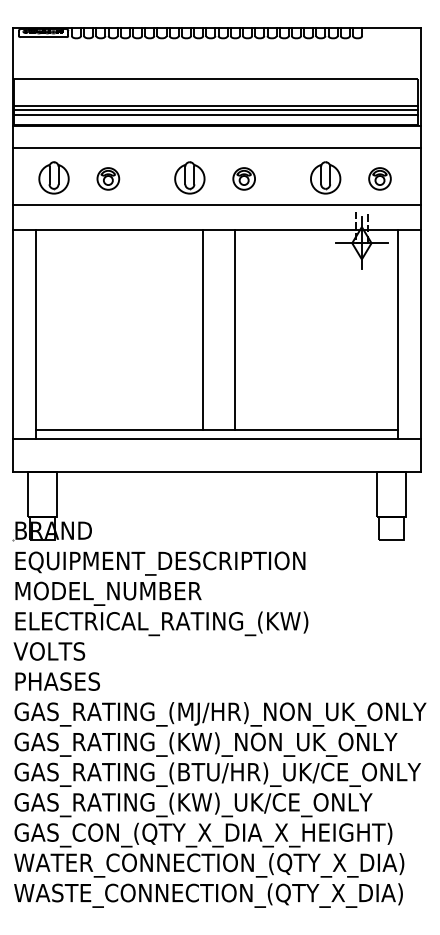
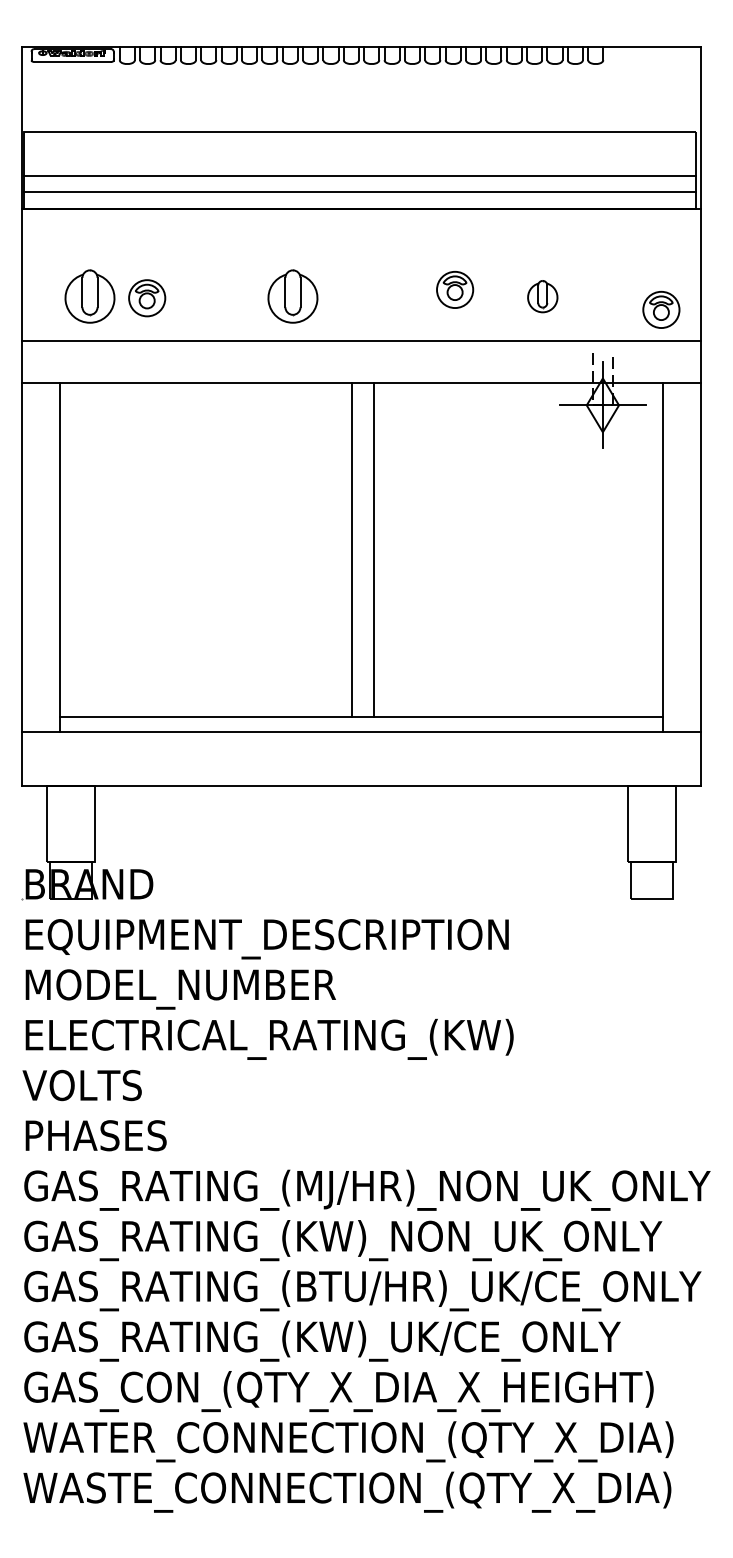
line: (216, 109) -> (360, 182), removed
line: (216, 147) -> (360, 245), removed
part: (189, 177) -> (292, 295), moved
part: (325, 177) -> (542, 295), size x0.6
part: (108, 178) -> (147, 297), moved
part: (243, 178) -> (453, 289), moved
part: (379, 178) -> (660, 309), moved
line: (203, 329) -> (373, 549), moved
line: (235, 329) -> (352, 549), moved

